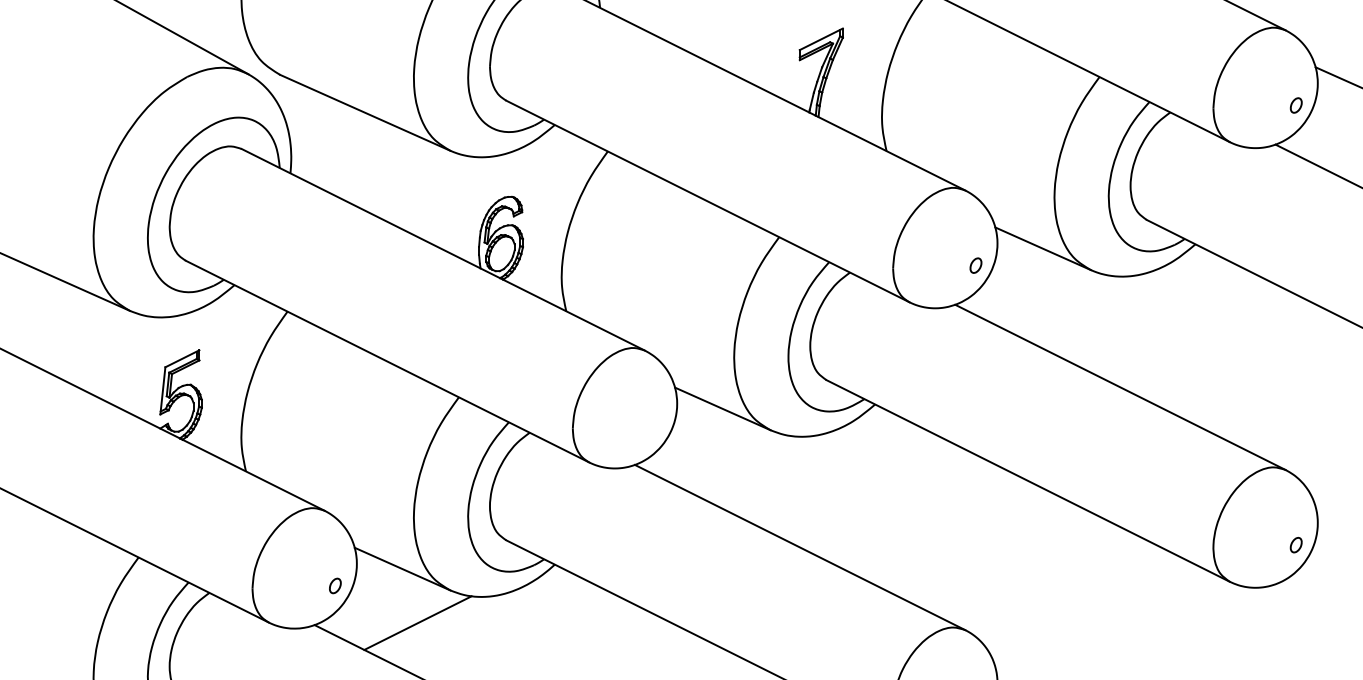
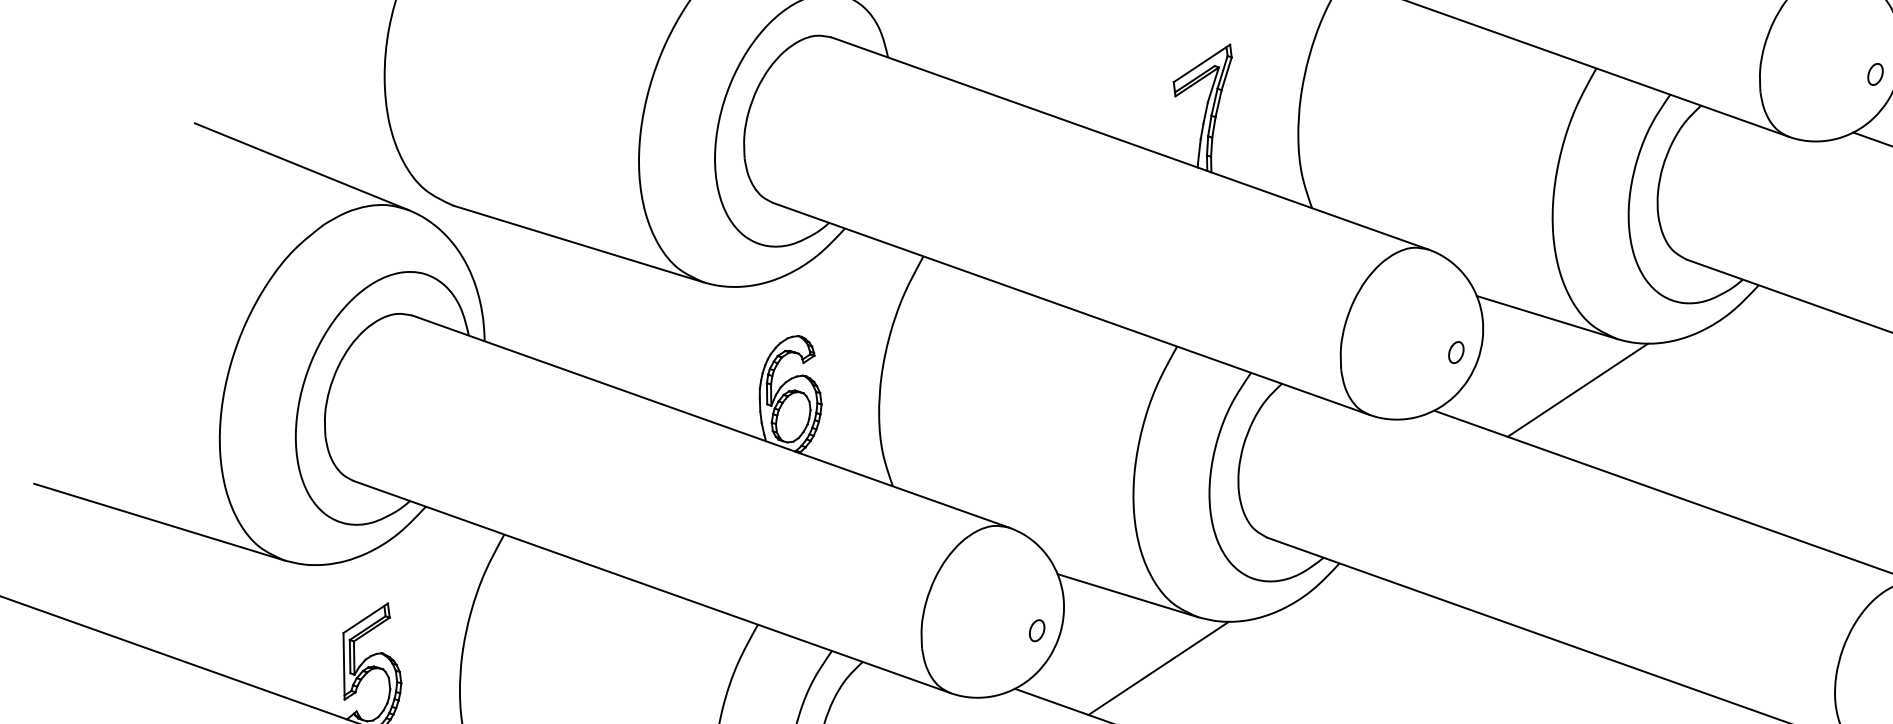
line: (1058, 302) -> (1577, 389), added
part: (655, 425) -> (1036, 630), added
line: (737, 462) -> (1157, 667), added

